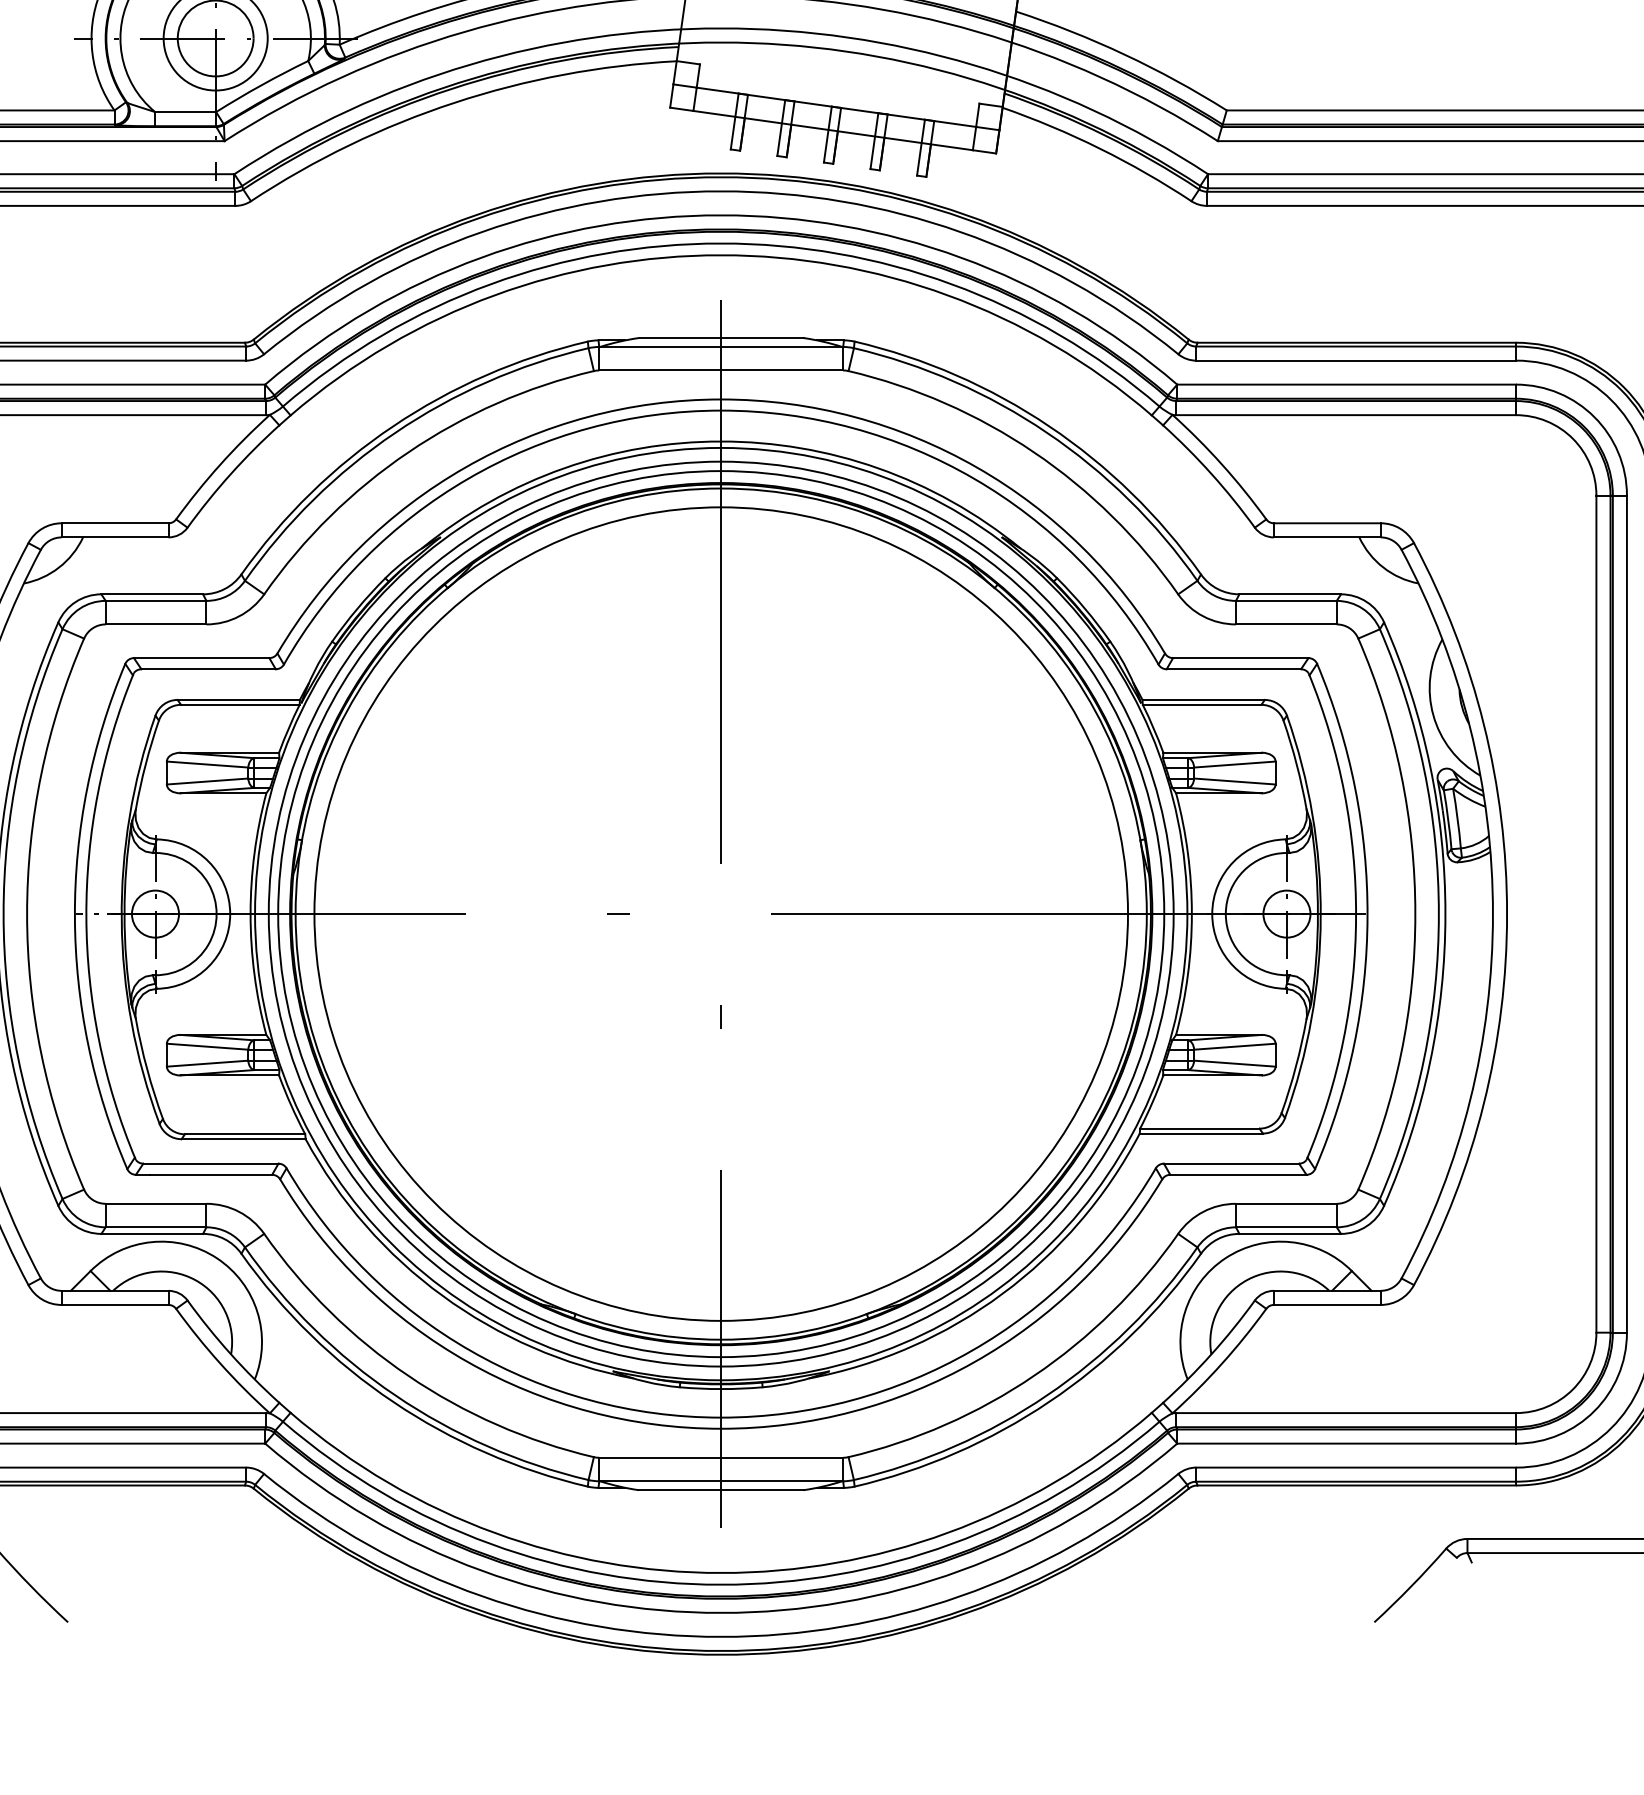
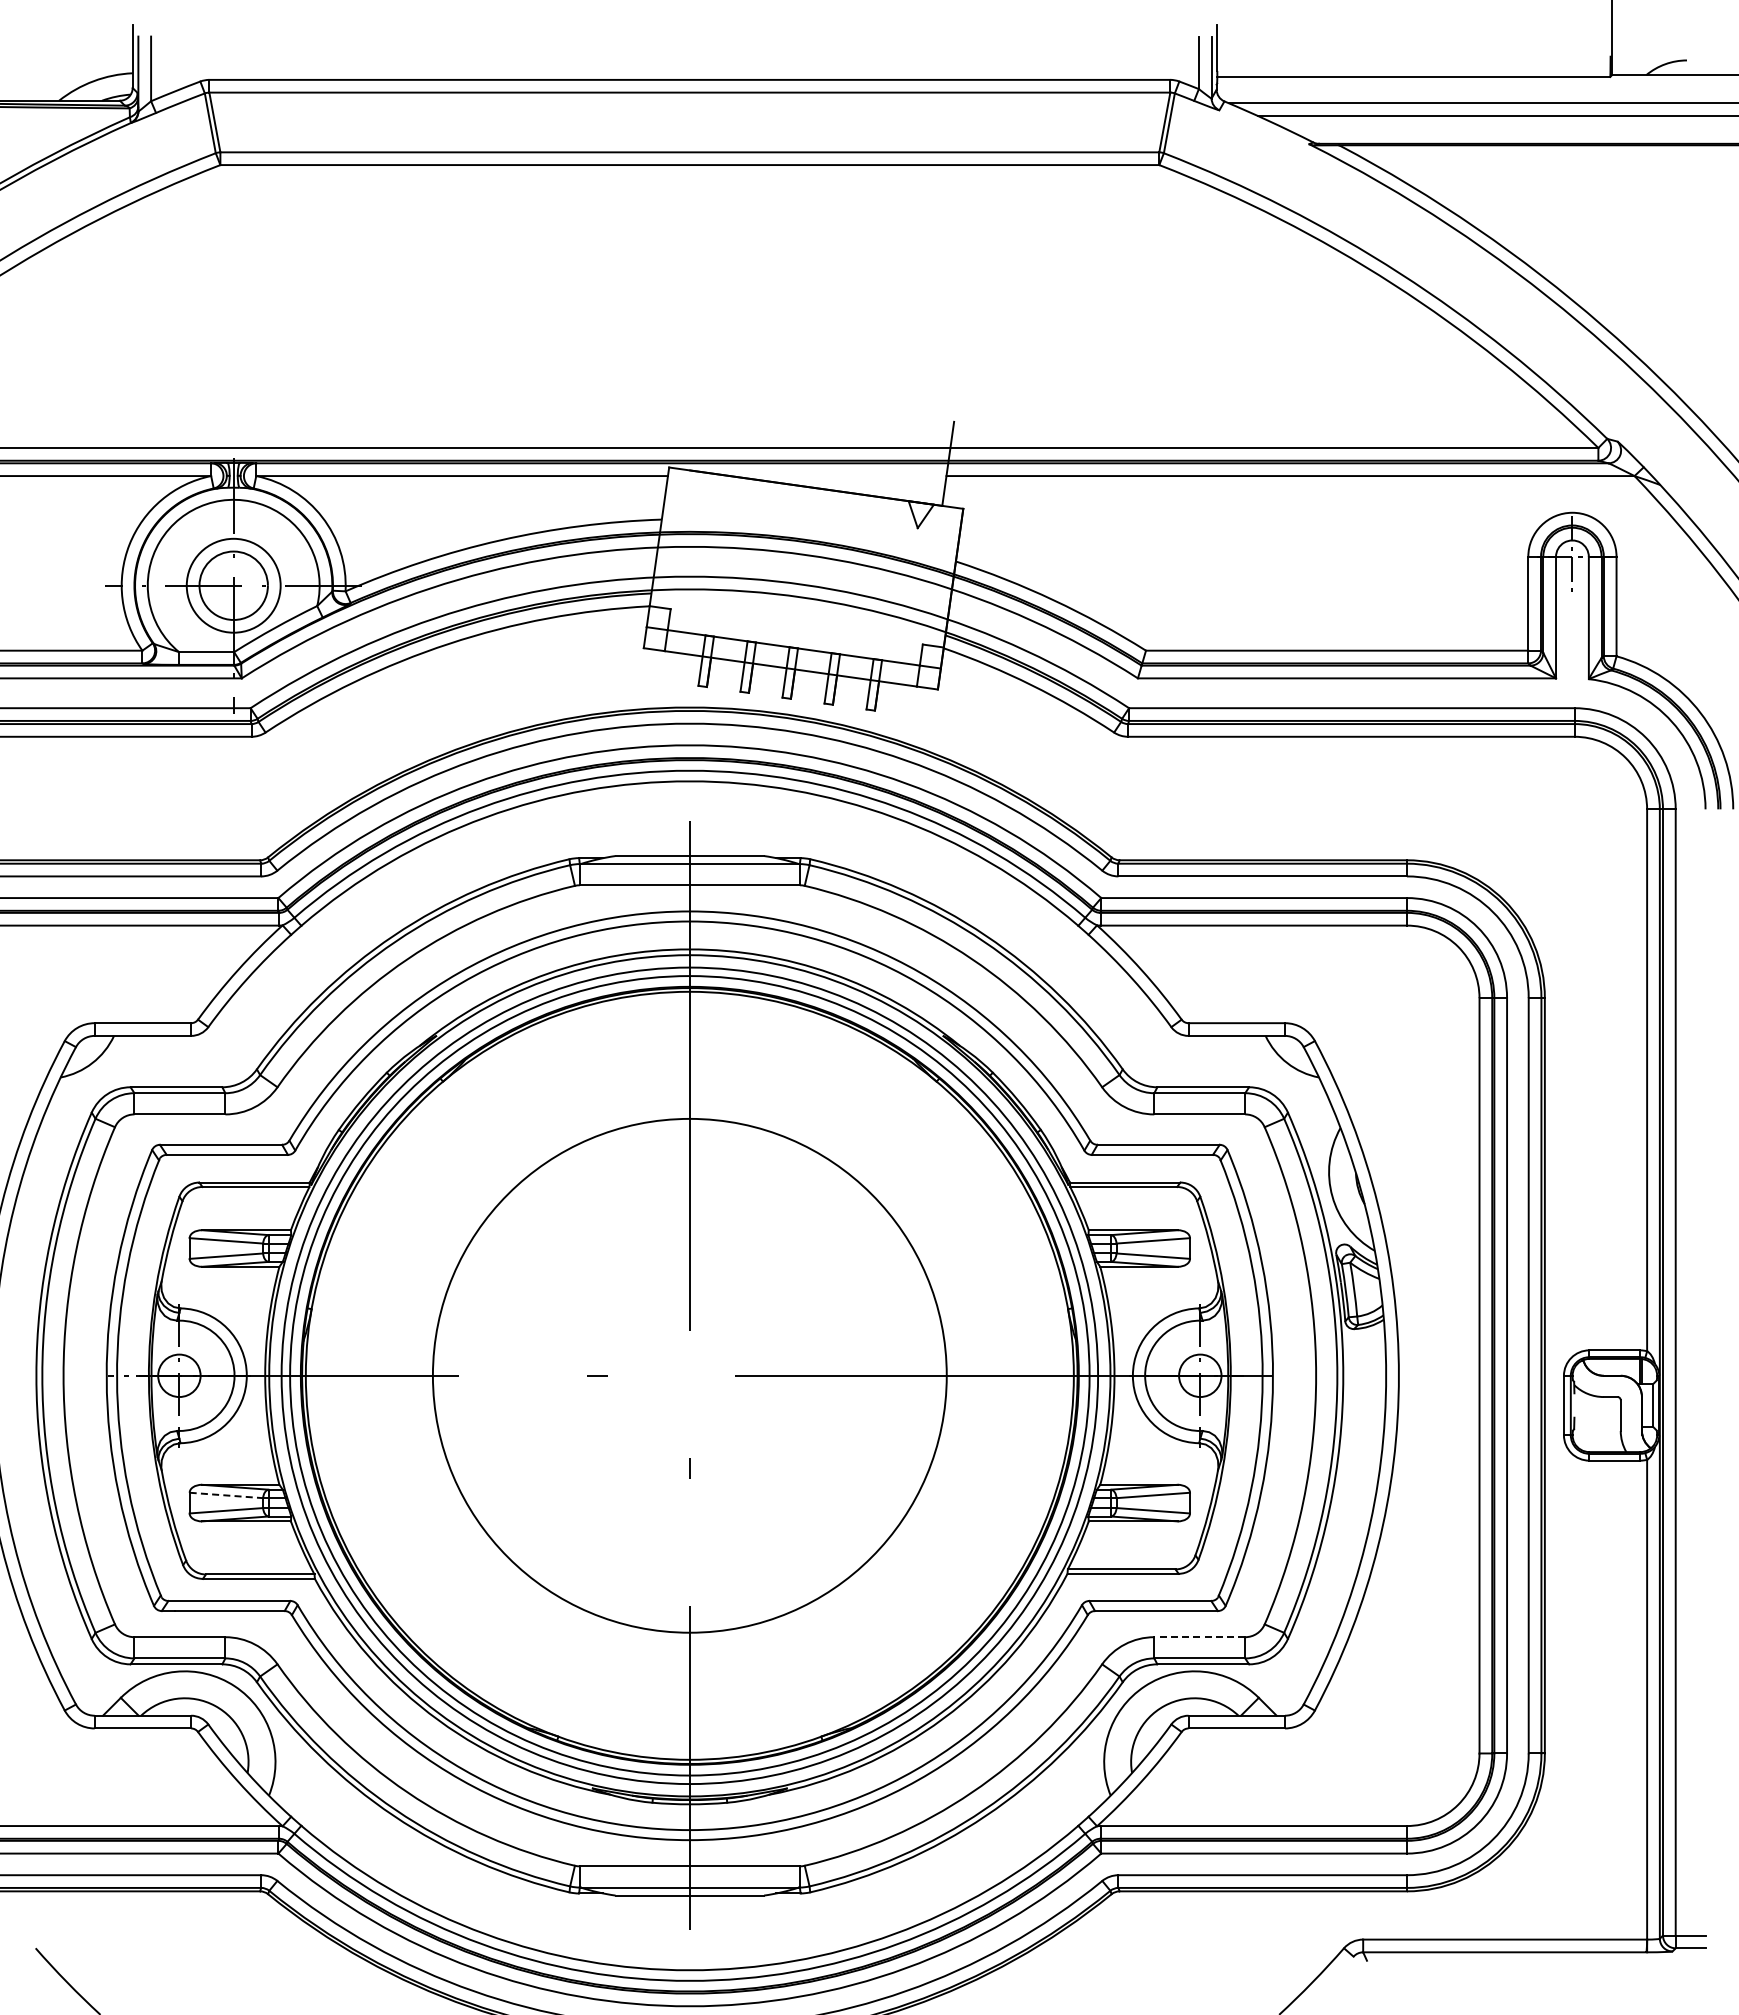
circle: (720, 913) -> (689, 1375), size x0.7
line: (207, 1046) -> (226, 1495), solid -> dashed
line: (1286, 1204) -> (1199, 1637), solid -> dashed

